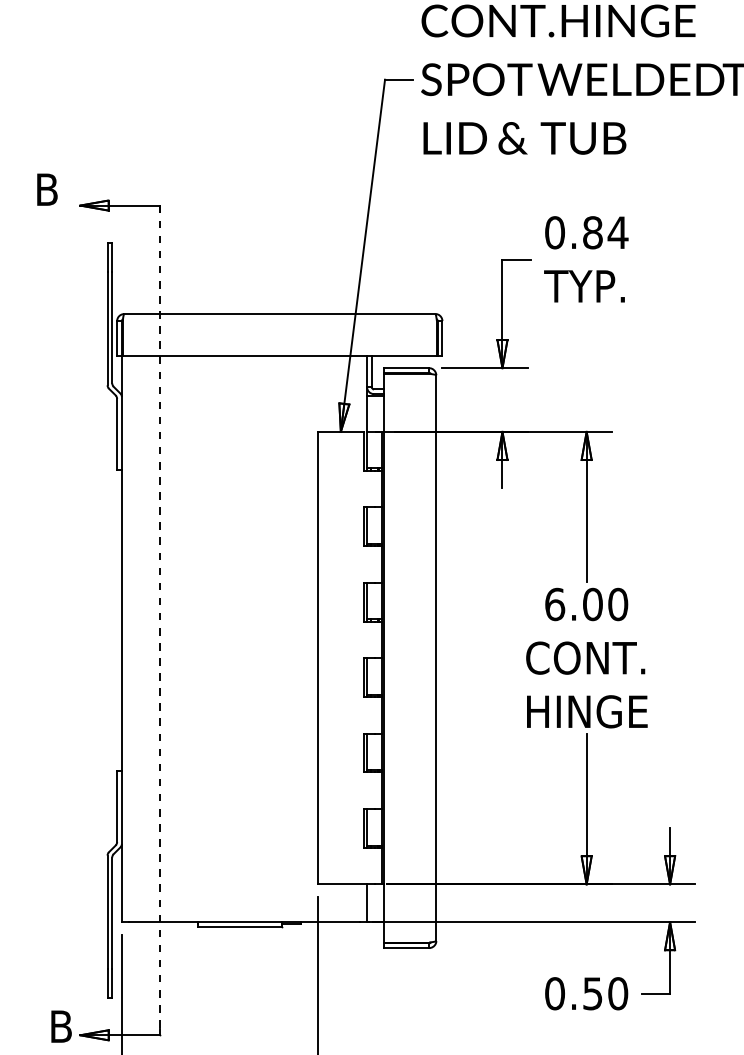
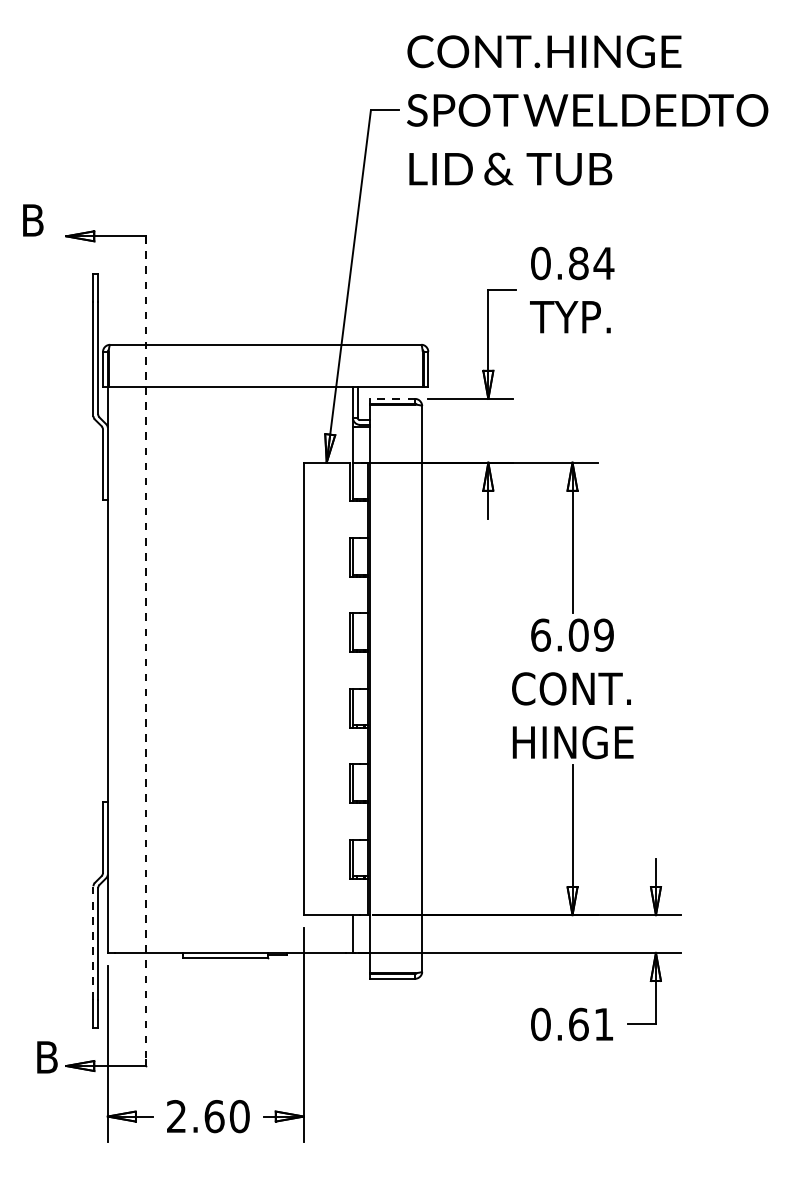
line: (406, 367) -> (392, 398), solid -> dashed
text: (618, 603) -> (604, 634), 6.00 -> 6.09
line: (107, 912) -> (93, 943), solid -> dashed
text: (605, 993) -> (591, 1024), 0.50 -> 0.61

